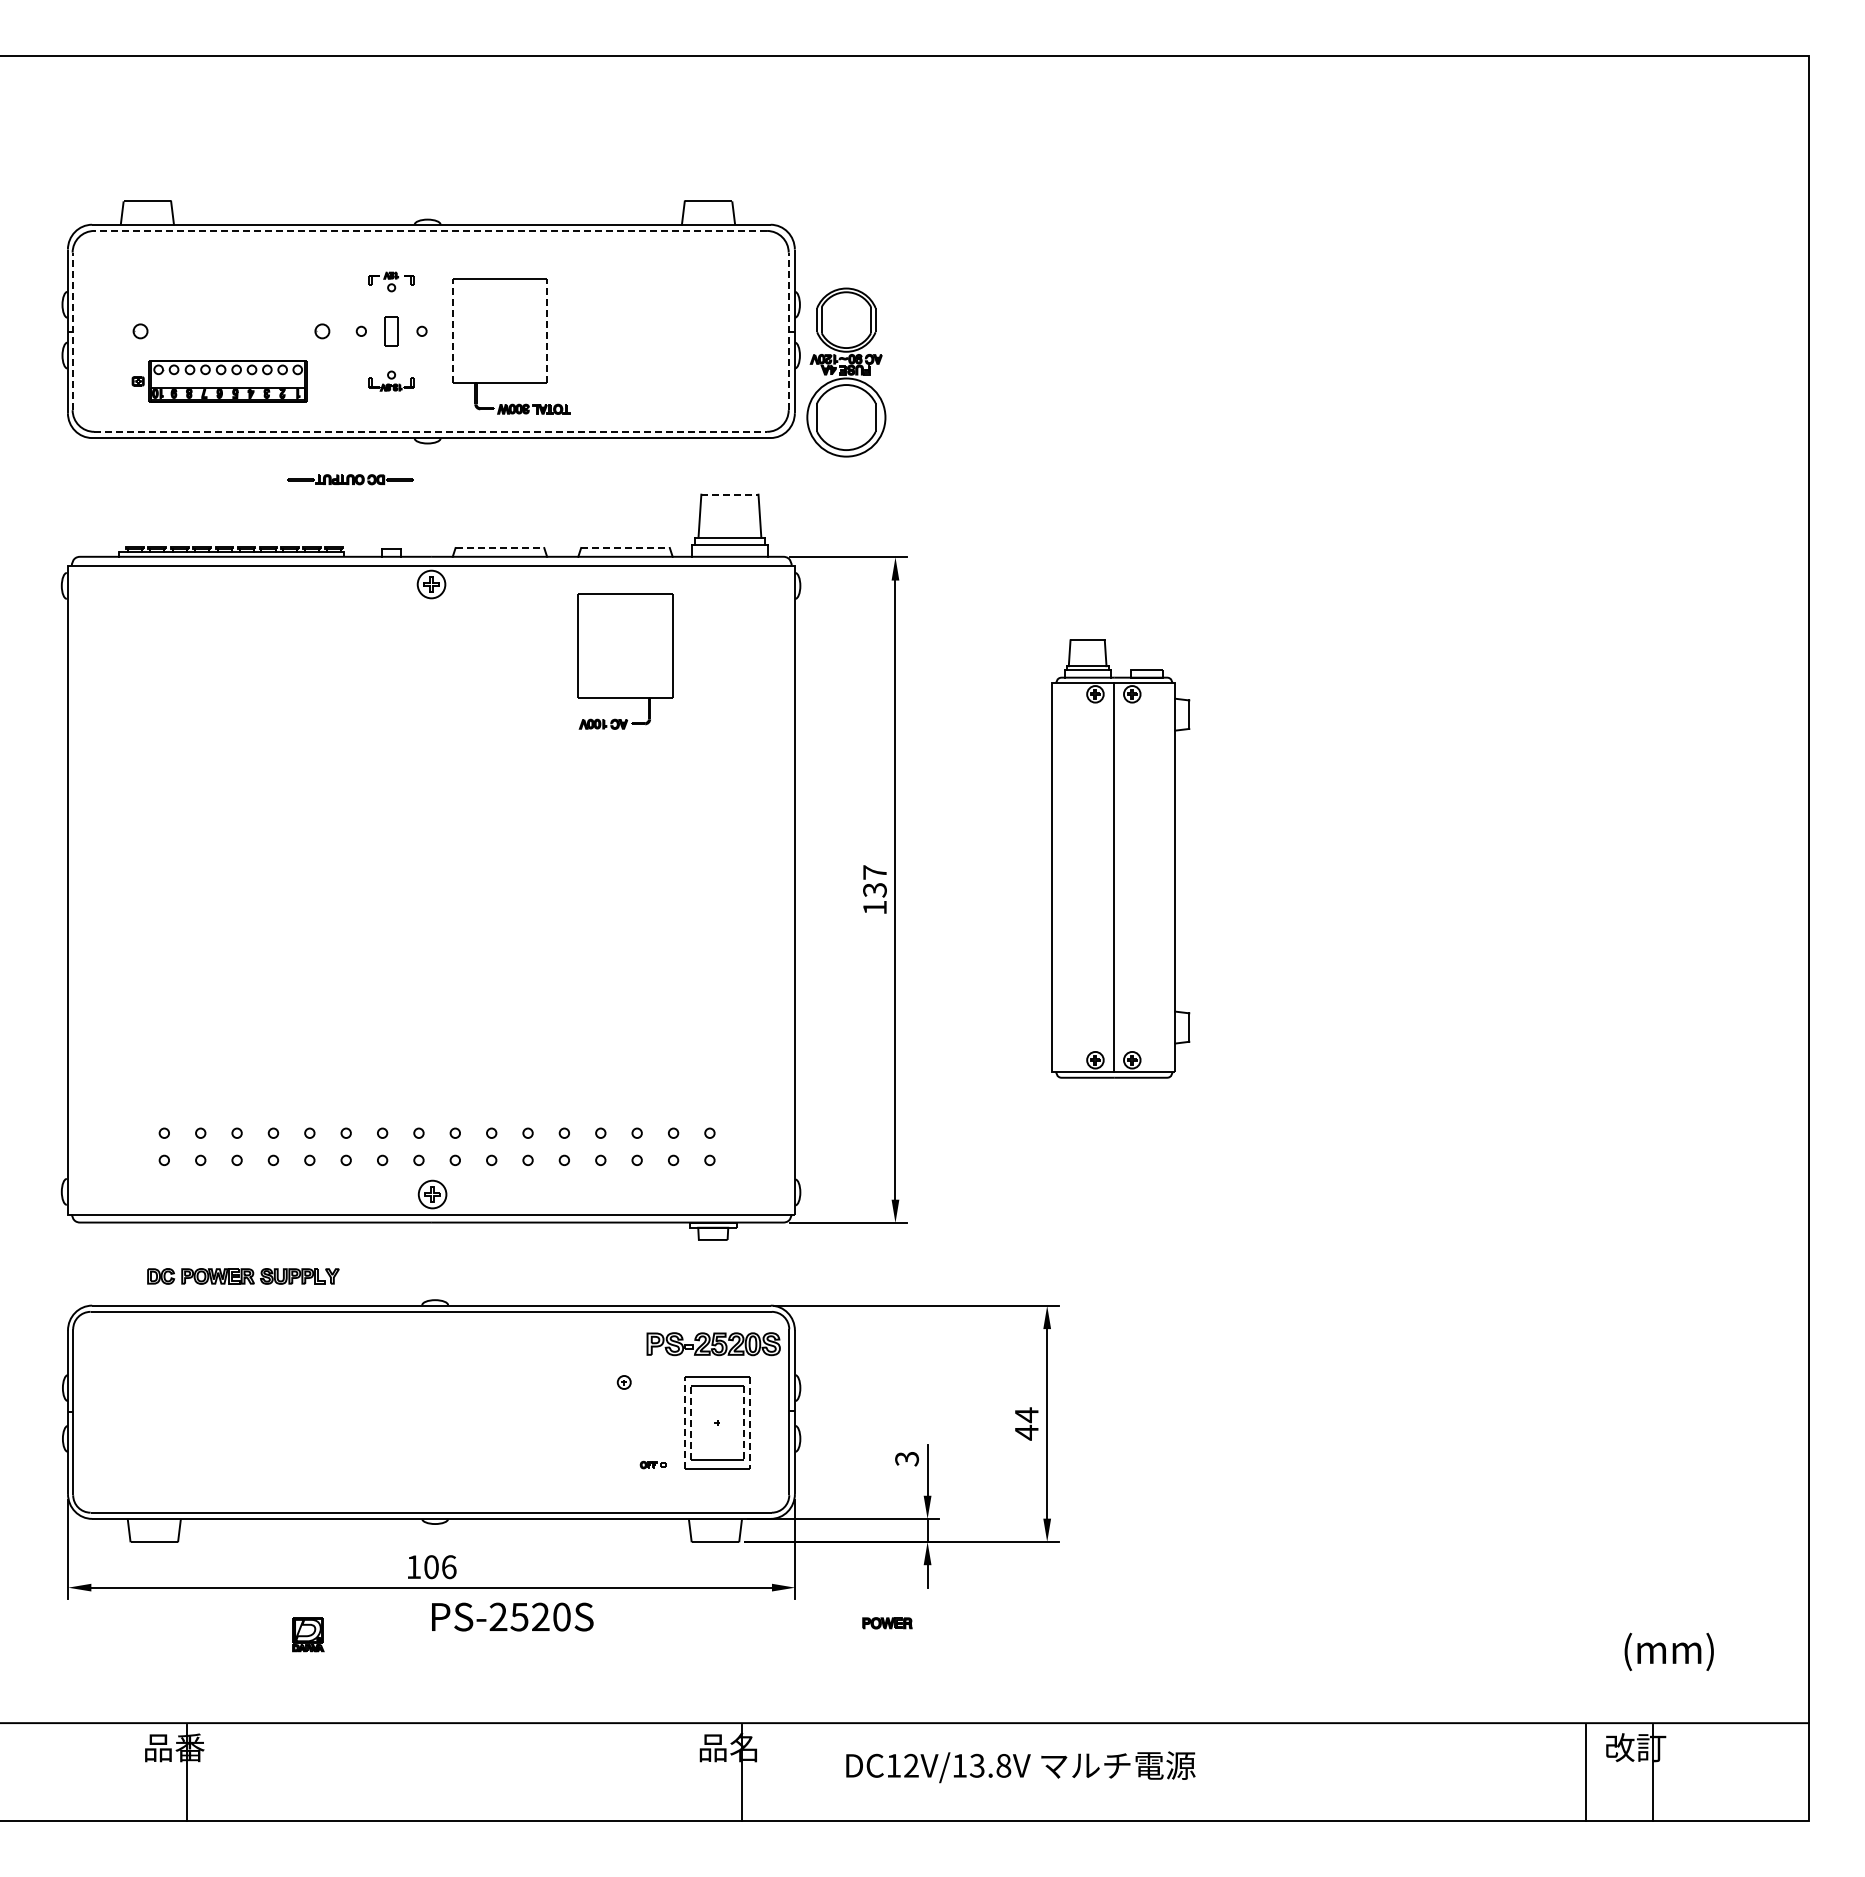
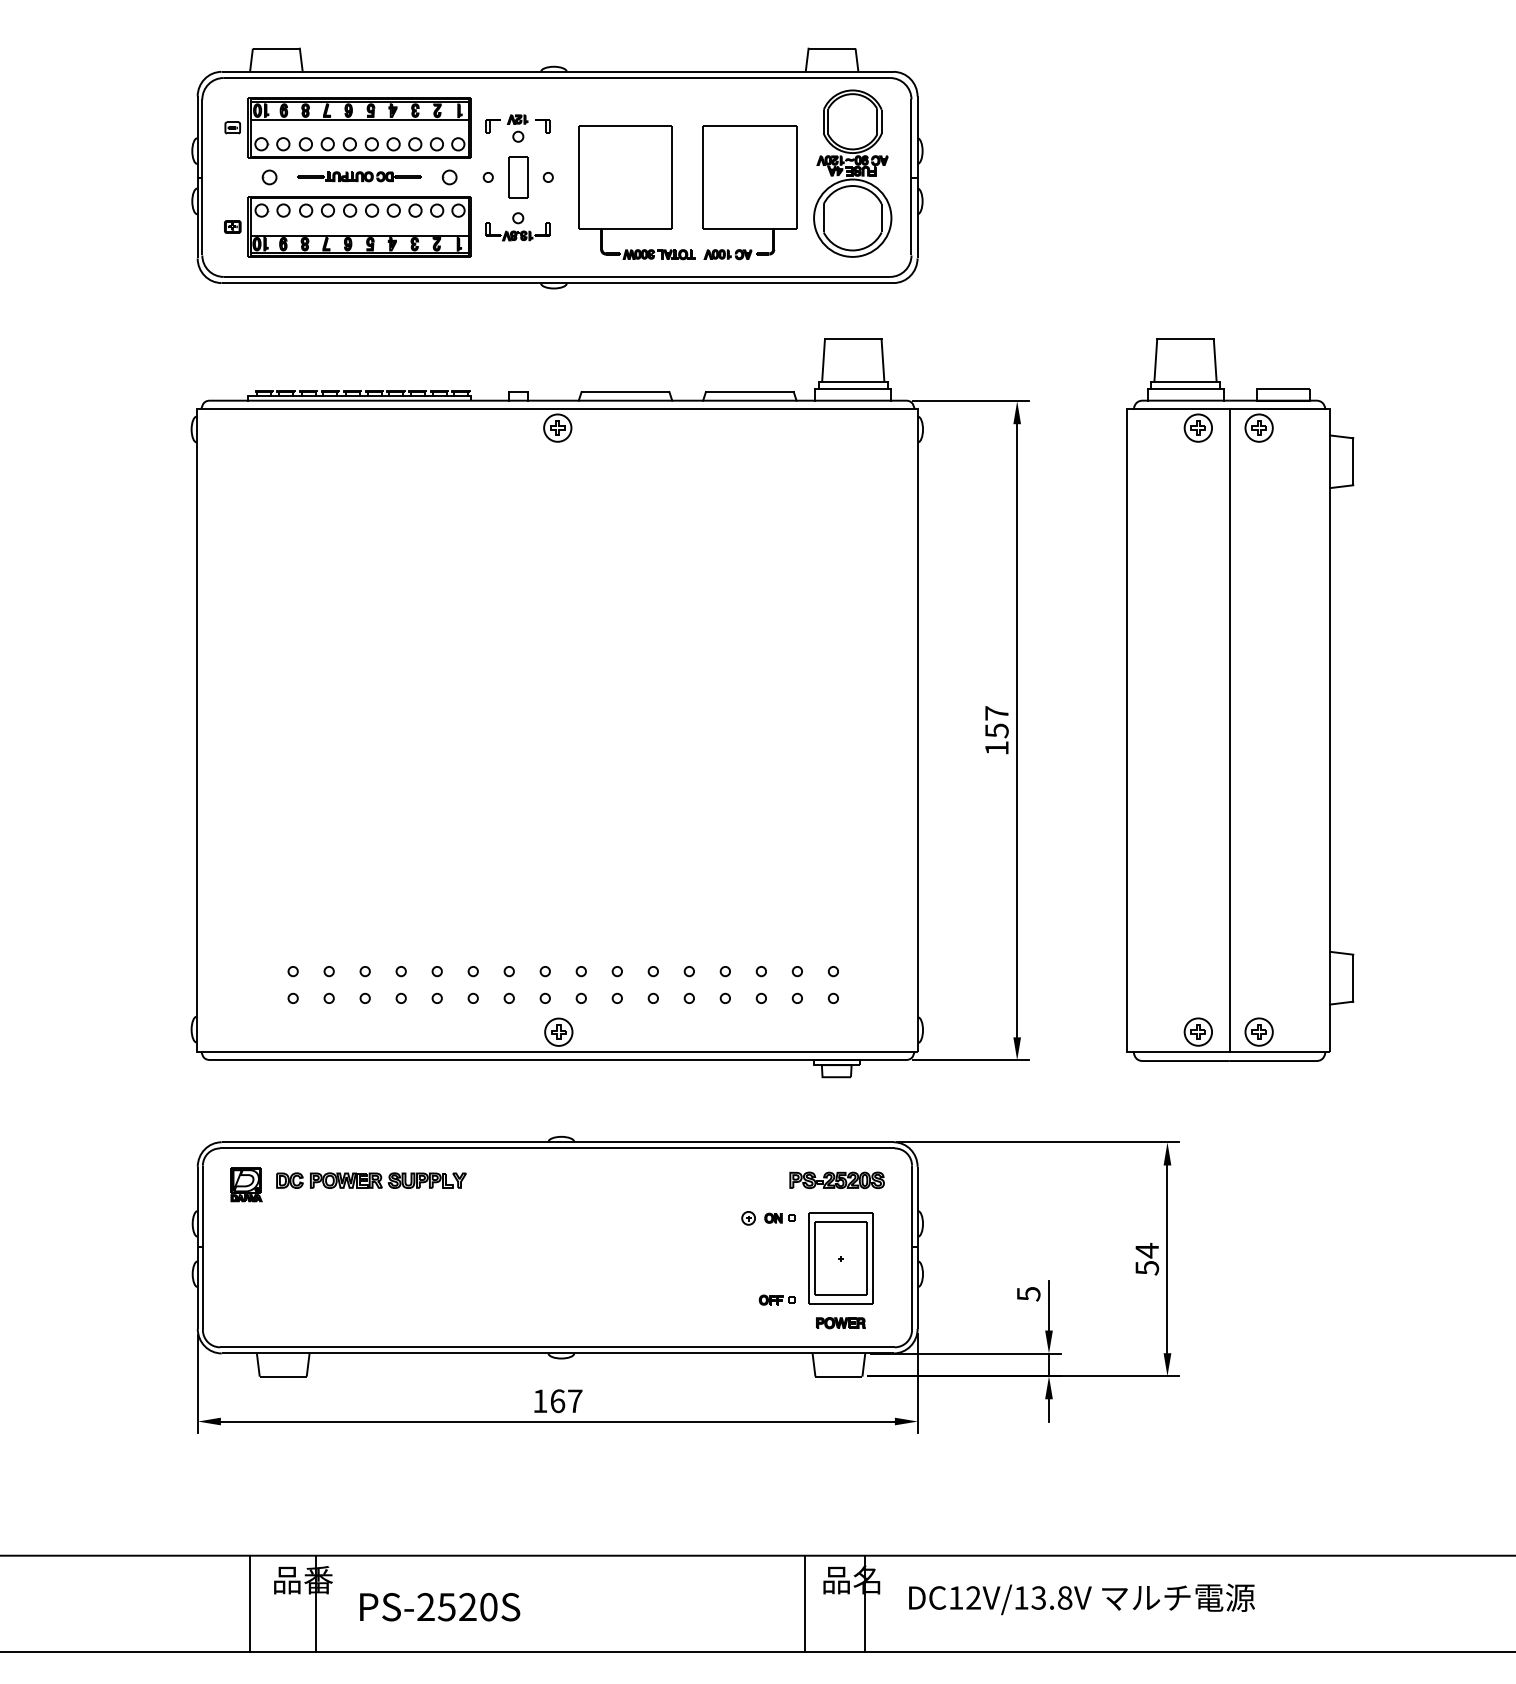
line: (430, 230) -> (556, 77), dashed -> solid
part: (219, 281) -> (347, 128), added
part: (391, 281) -> (518, 128), size x1.43
line: (72, 331) -> (202, 177), dashed -> solid
part: (391, 331) -> (518, 177), size x1.43
line: (452, 331) -> (578, 177), dashed -> solid
line: (547, 331) -> (672, 177), dashed -> solid
line: (788, 331) -> (911, 177), dashed -> solid
part: (846, 372) -> (852, 173), moved
part: (391, 380) -> (518, 226), size x1.43
part: (219, 381) -> (347, 227), size x1.43
line: (431, 431) -> (557, 276), dashed -> solid
part: (350, 479) -> (359, 176), moved
line: (729, 494) -> (852, 338), dashed -> solid
line: (500, 548) -> (626, 392), dashed -> solid
line: (626, 548) -> (750, 392), dashed -> solid
part: (625, 661) -> (749, 192), moved
part: (1120, 858) -> (1240, 699), size x1.67
text: (874, 890) -> (996, 731), 137 -> 157
part: (243, 1276) -> (371, 1180), moved
part: (713, 1343) -> (836, 1179), size x0.71
part: (655, 1381) -> (779, 1217), added
line: (684, 1423) -> (808, 1258), dashed -> solid
line: (691, 1423) -> (815, 1258), dashed -> solid
line: (743, 1423) -> (866, 1258), dashed -> solid
line: (750, 1423) -> (873, 1258), dashed -> solid
text: (1026, 1432) -> (1146, 1267), 44 -> 54
text: (906, 1458) -> (1028, 1293), 3 -> 5
part: (652, 1464) -> (776, 1299), size x1.43
text: (440, 1567) -> (566, 1401), 106 -> 167
text: (512, 1616) -> (439, 1606), moved
part: (887, 1623) -> (840, 1323), moved
part: (308, 1634) -> (246, 1184), moved
text: (1020, 1767) -> (1081, 1599), moved
line: (120, 1772) -> (249, 1604), added
line: (680, 1772) -> (804, 1604), added

